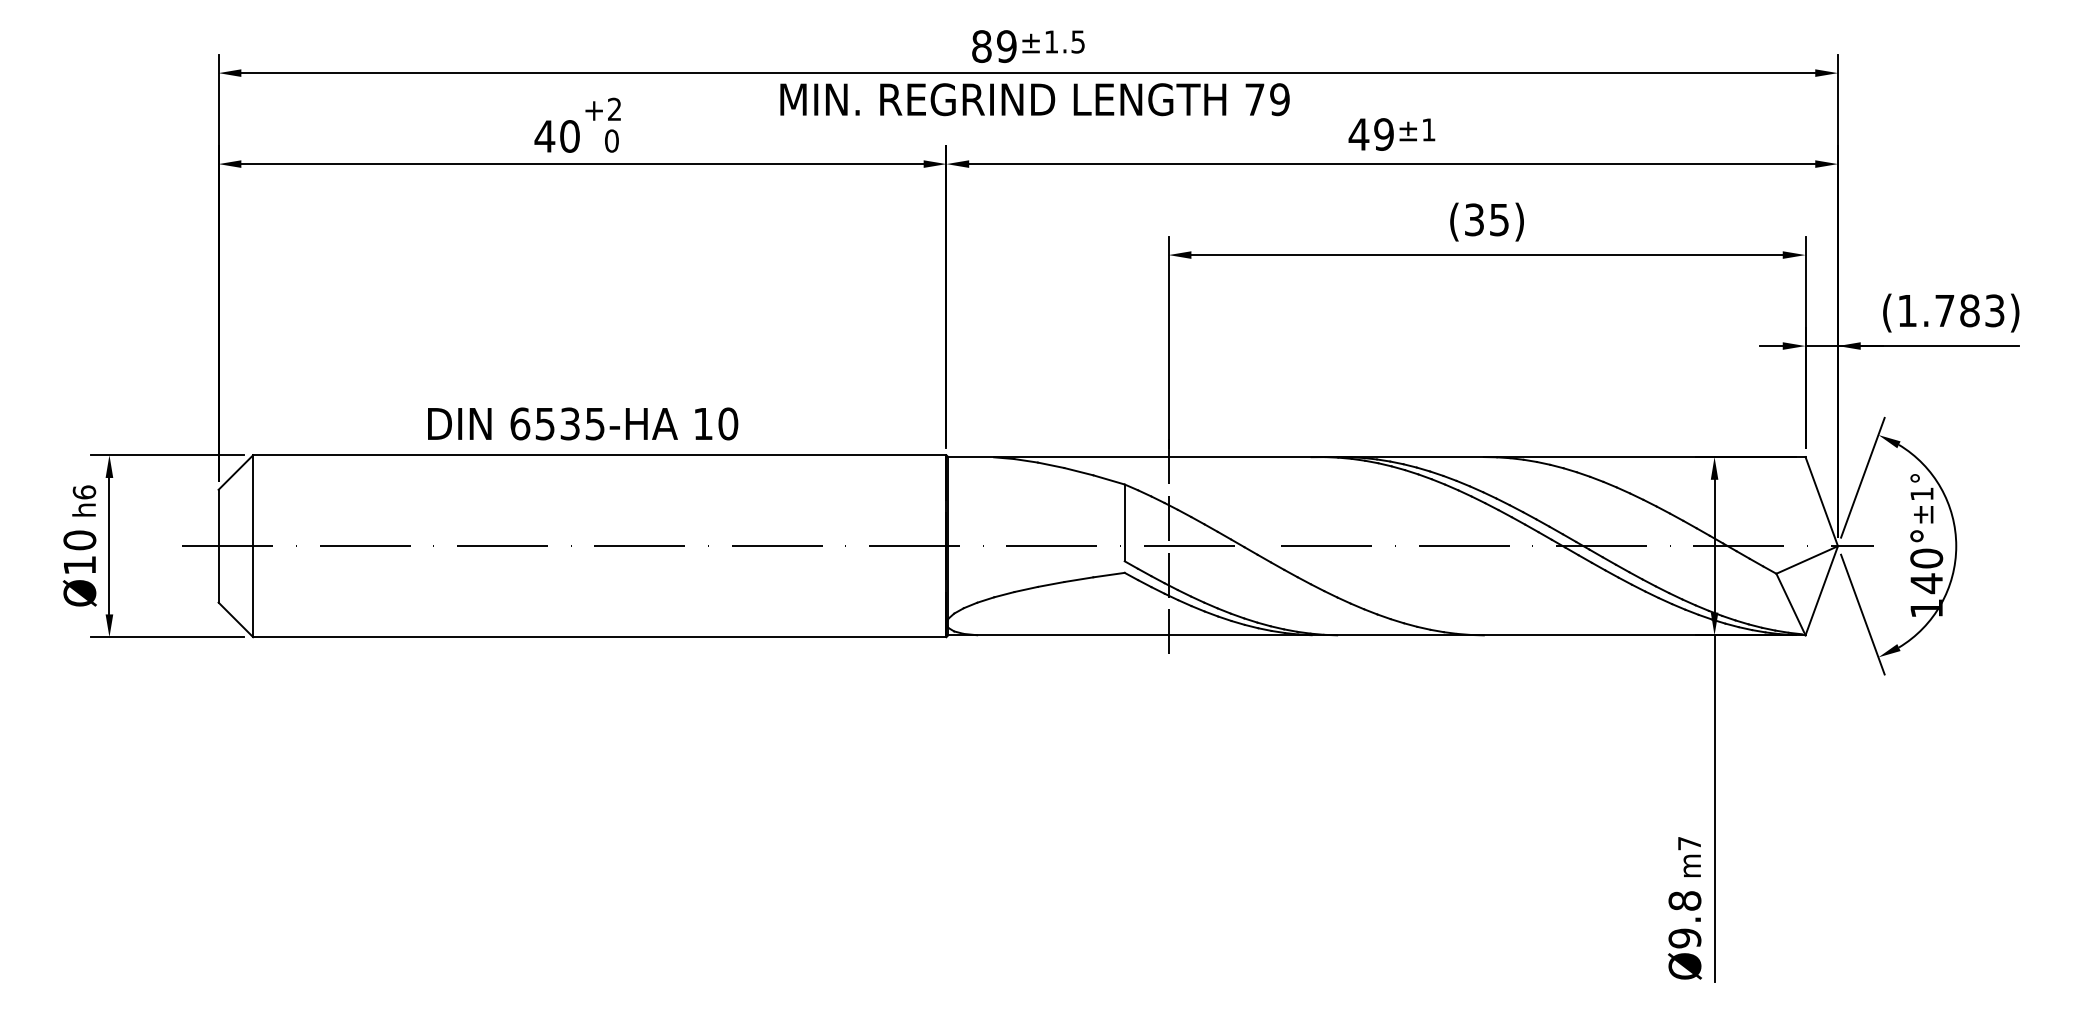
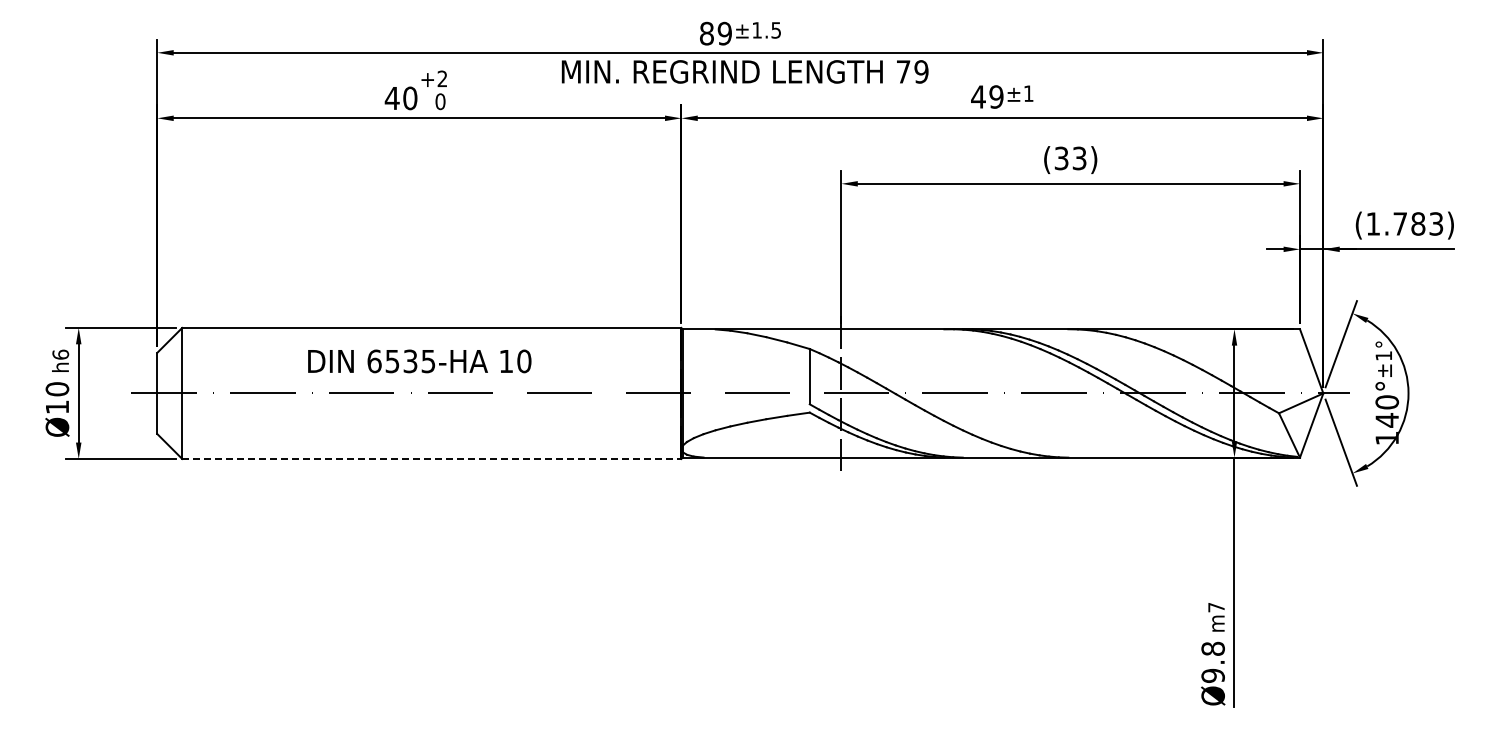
text: (1499, 218) -> (1079, 157), (35) -> (33)
text: (582, 424) -> (419, 361), moved
line: (599, 636) -> (431, 458), solid -> dashed

